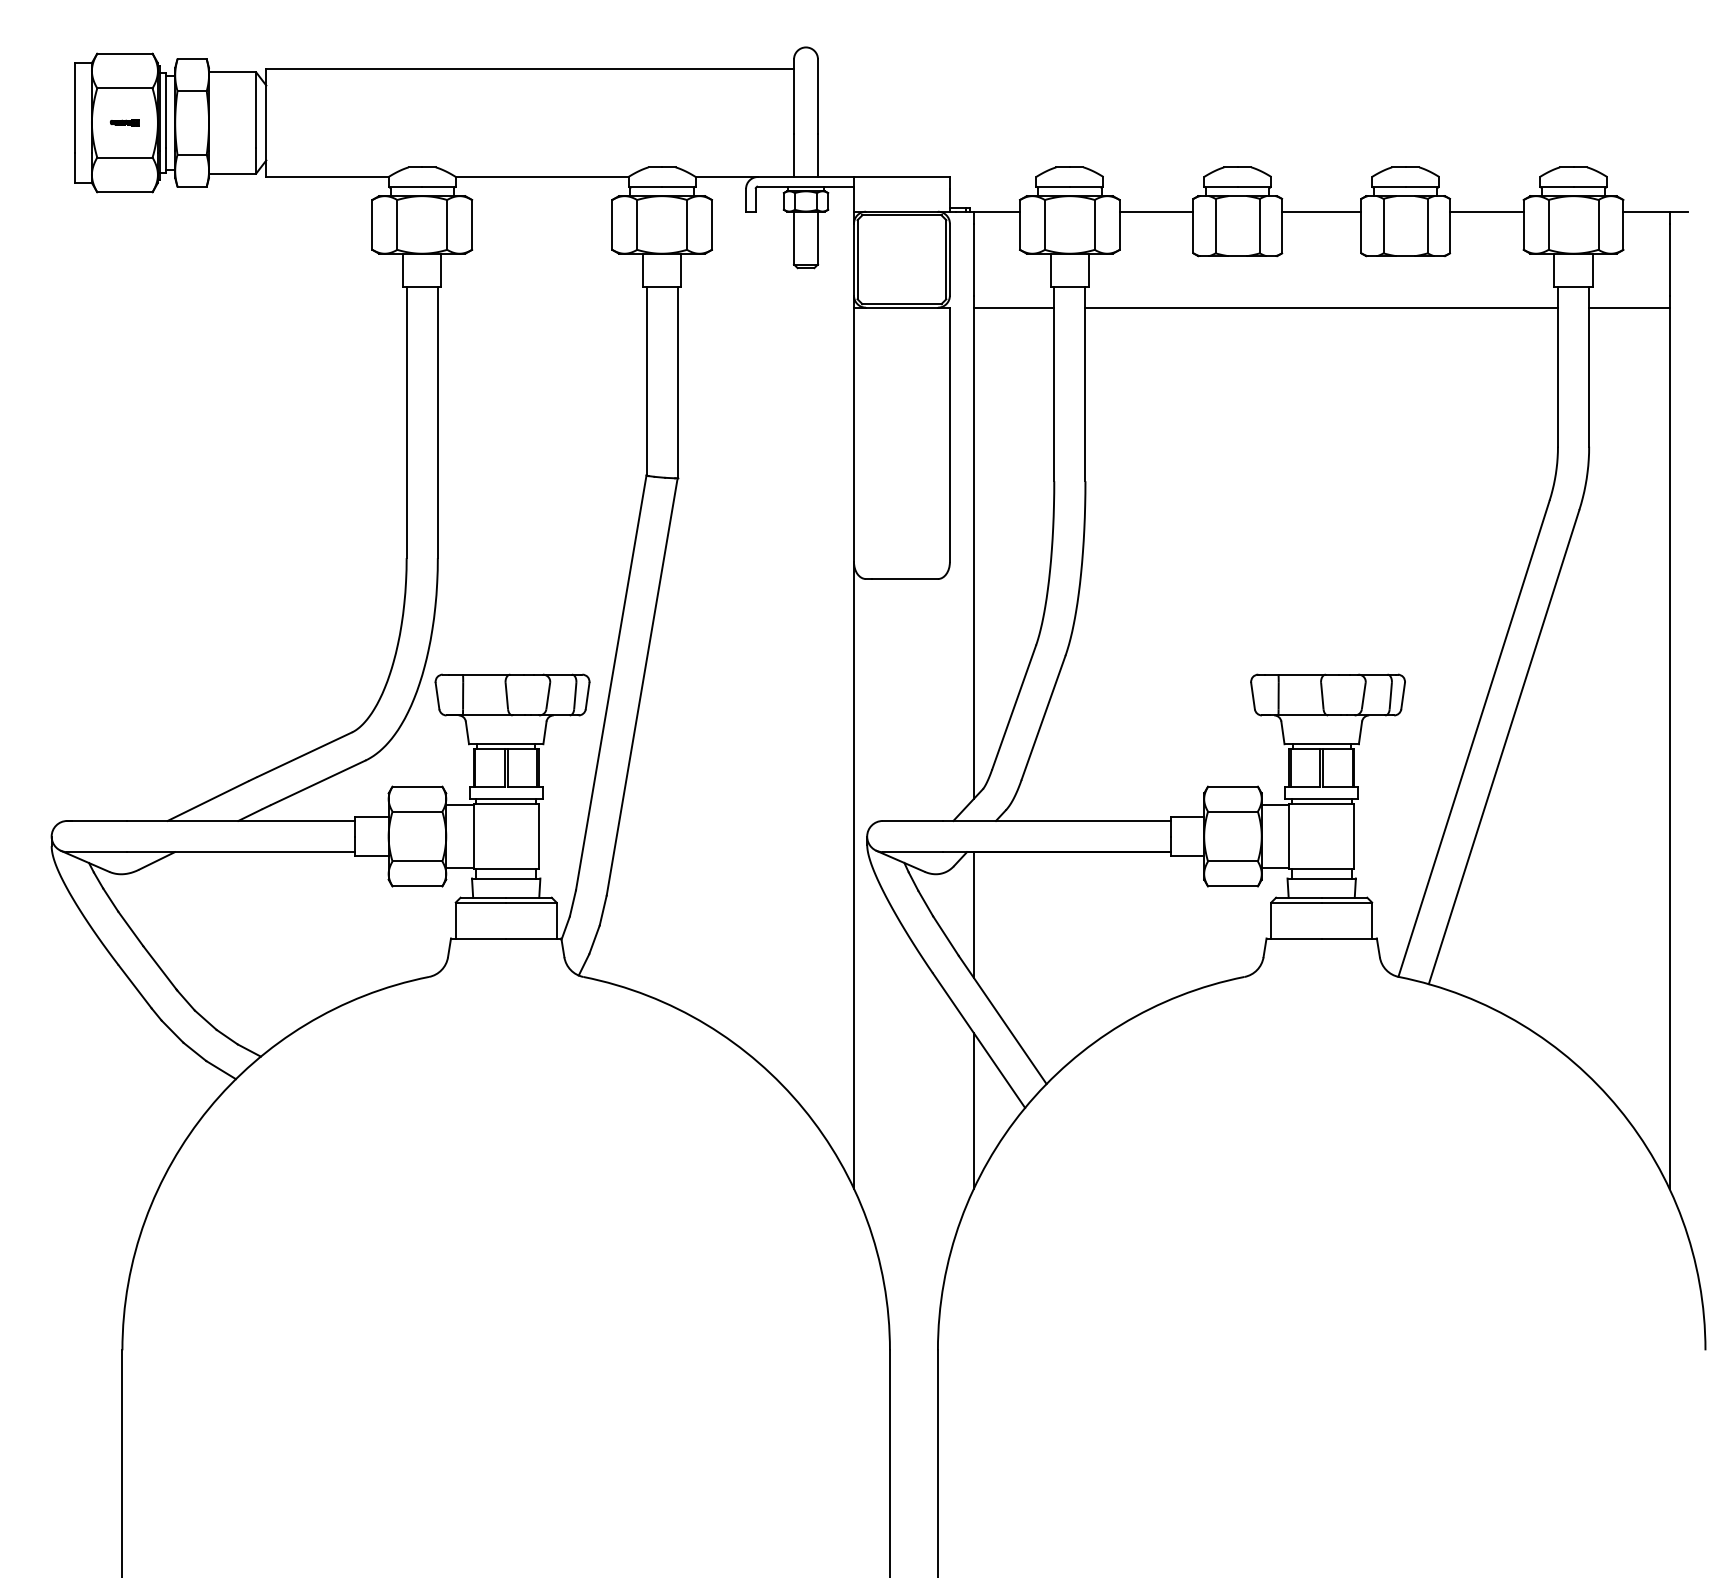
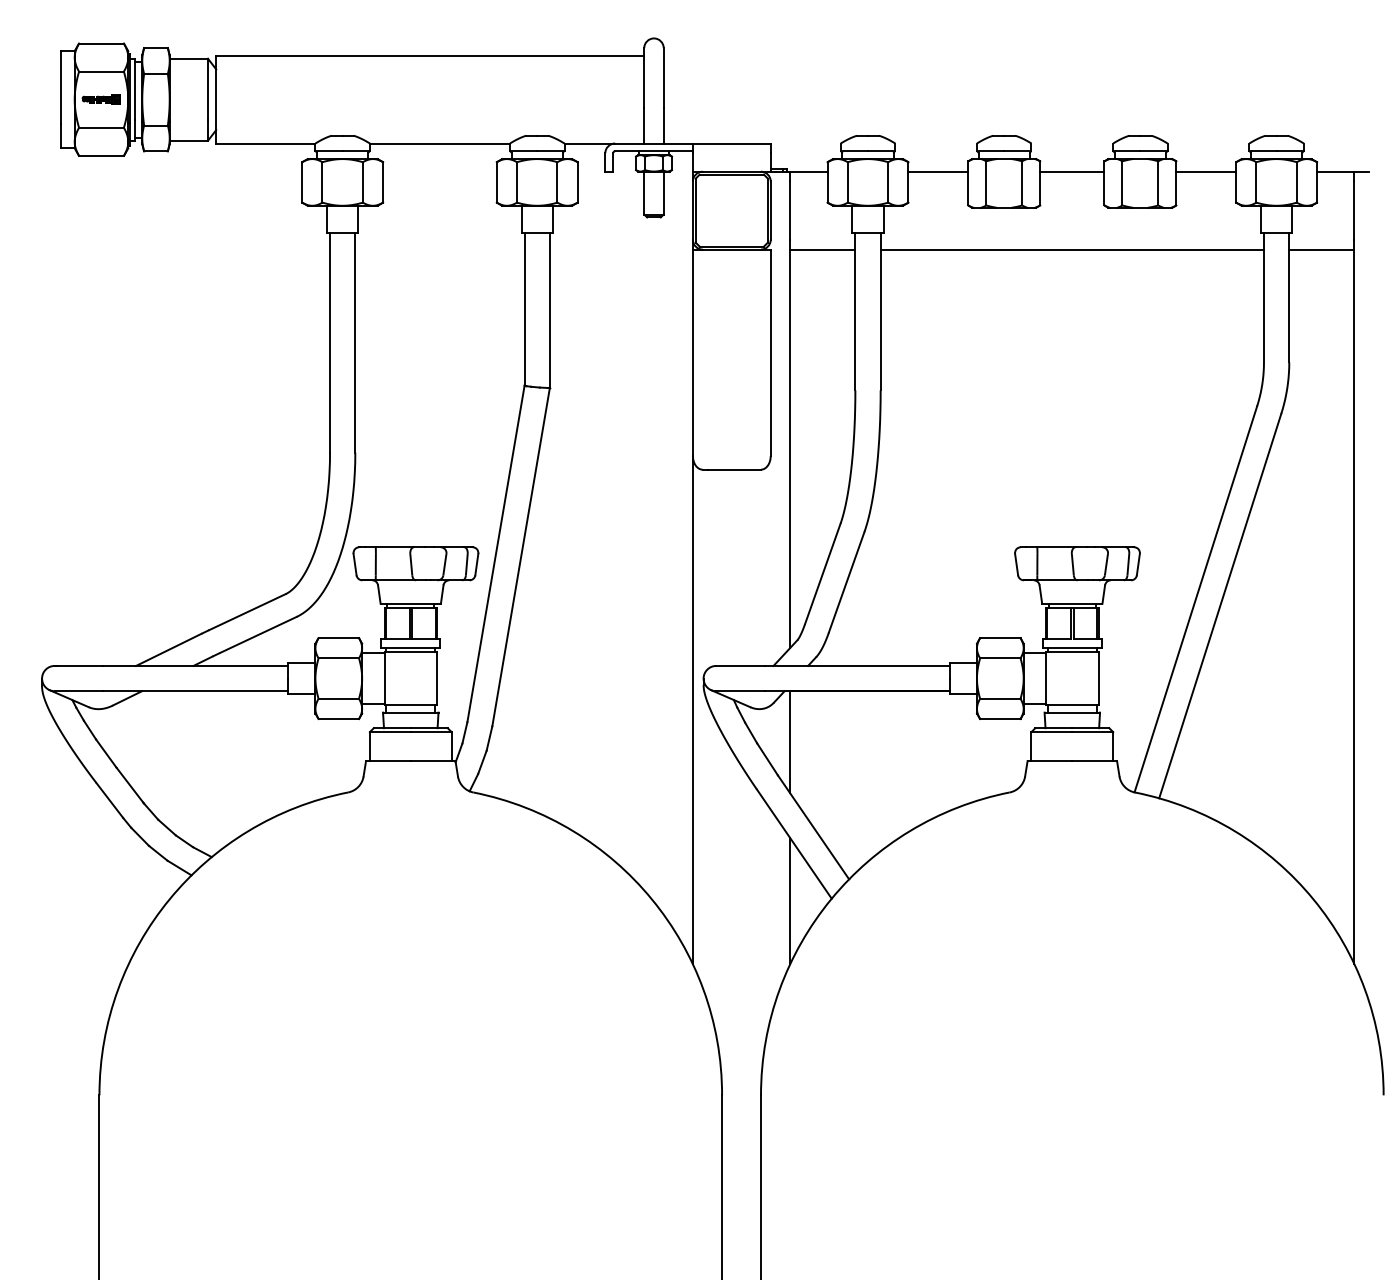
part: (124, 122) -> (101, 99), size x1.67

